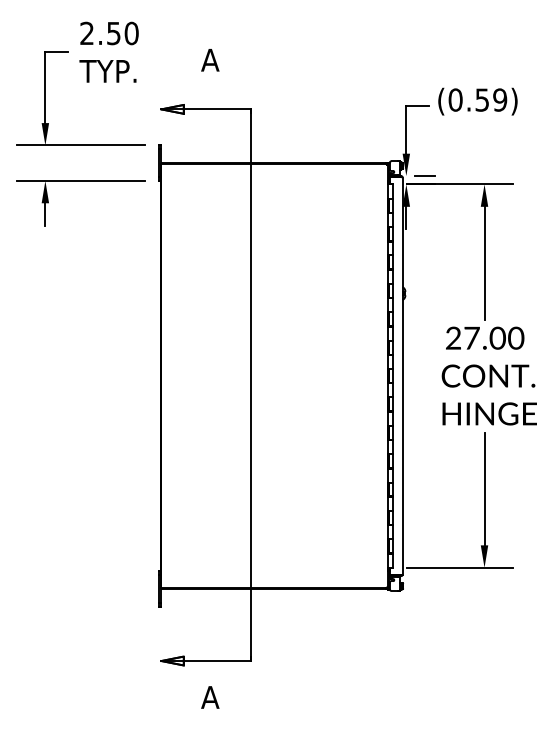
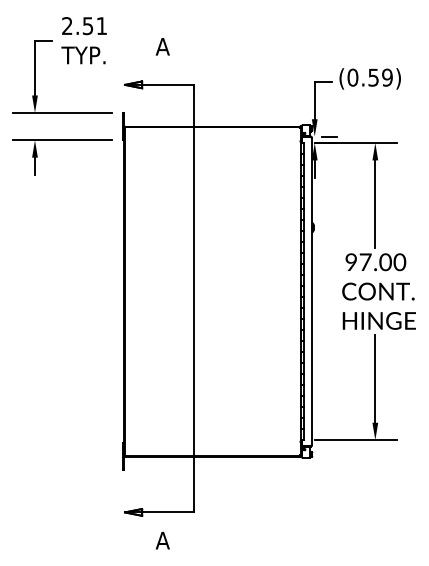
text: (131, 34) -> (101, 26), 2.50 -> 2.51
text: (453, 338) -> (351, 262), 27.00 -> 97.00

